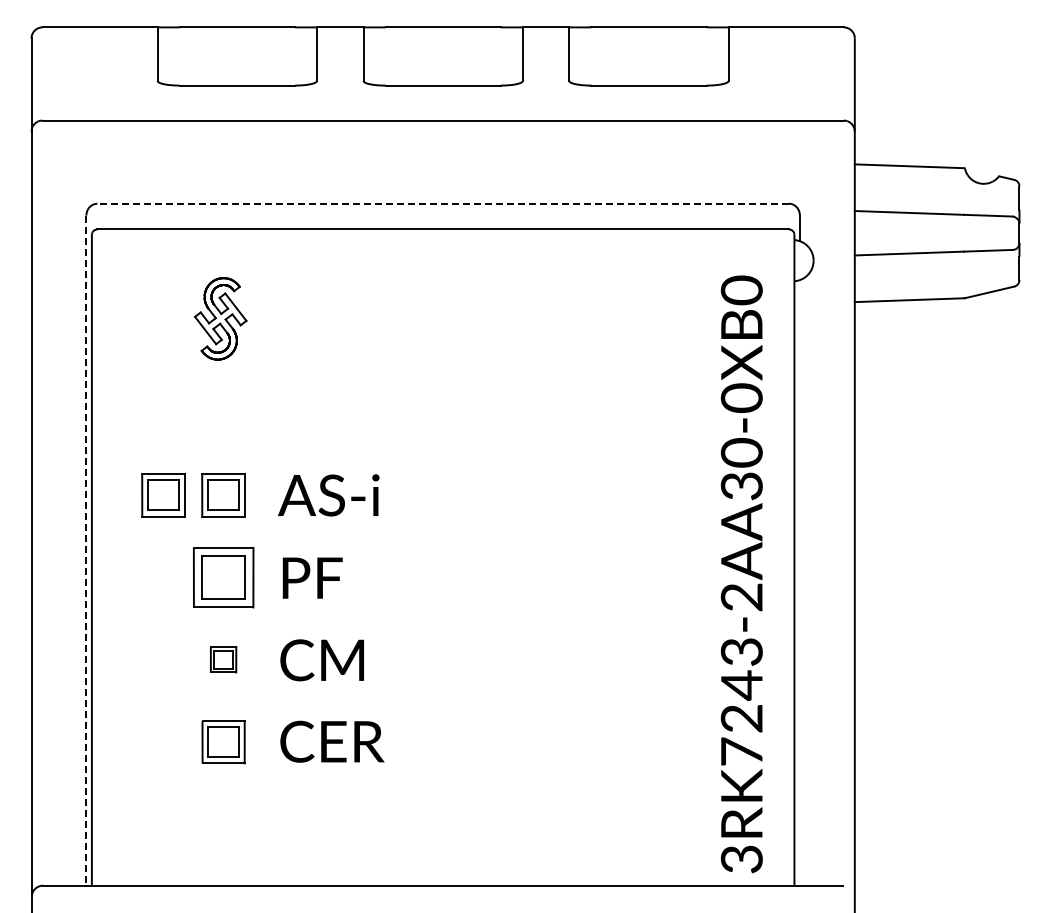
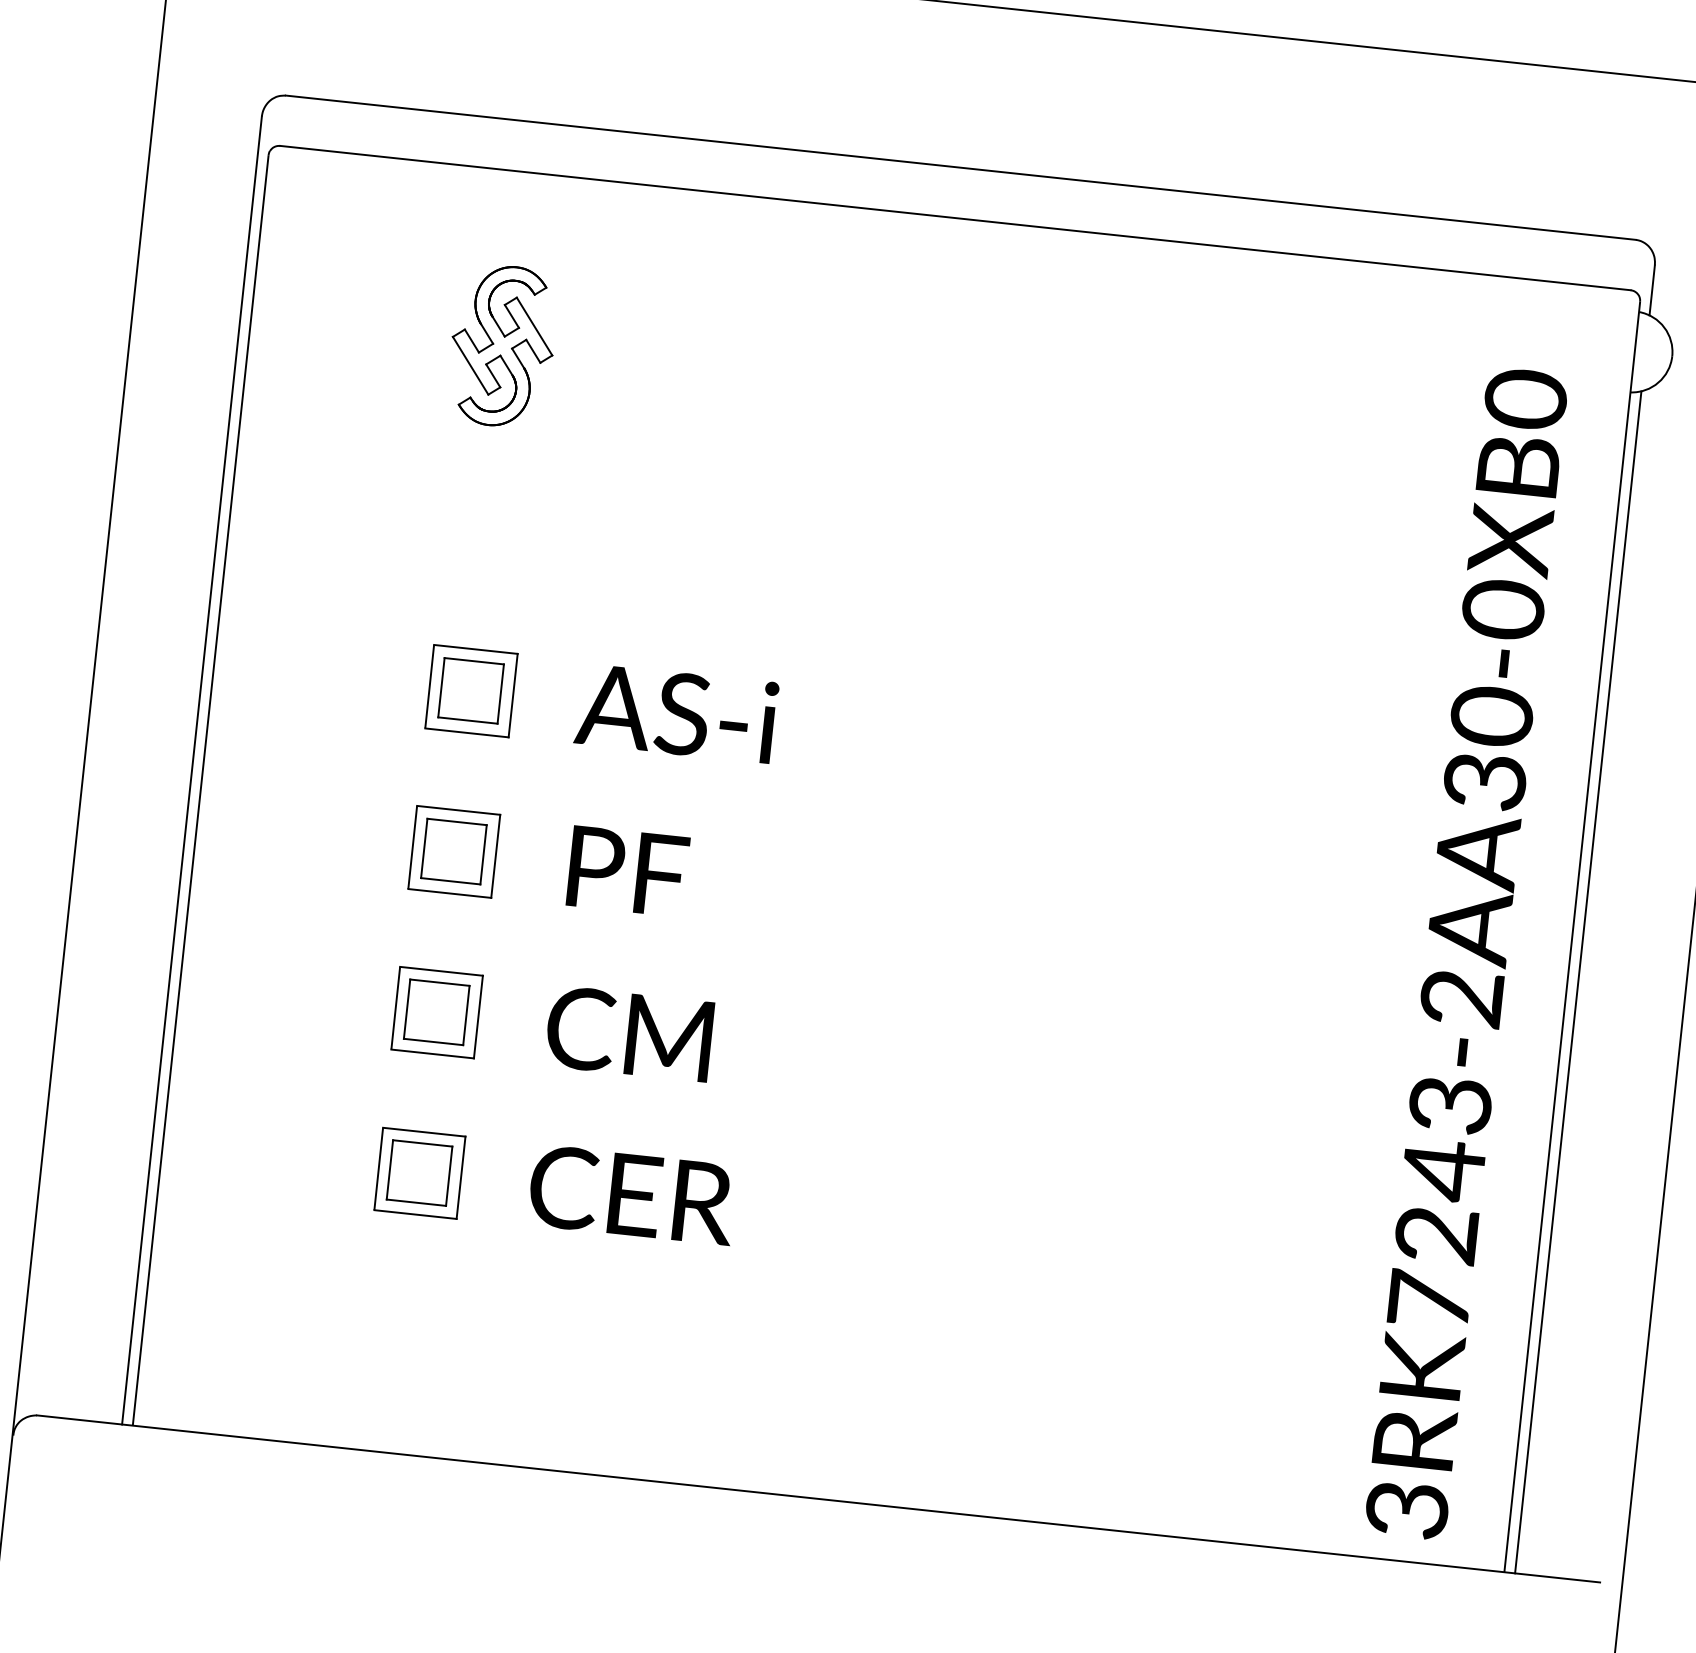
line: (443, 203) -> (961, 167), dashed -> solid
part: (163, 495) -> (354, 679), removed
line: (86, 550) -> (192, 770), dashed -> solid
part: (223, 577) -> (454, 851), size x0.71
line: (799, 582) -> (1577, 981), added
part: (223, 659) -> (436, 1011), size x1.67

